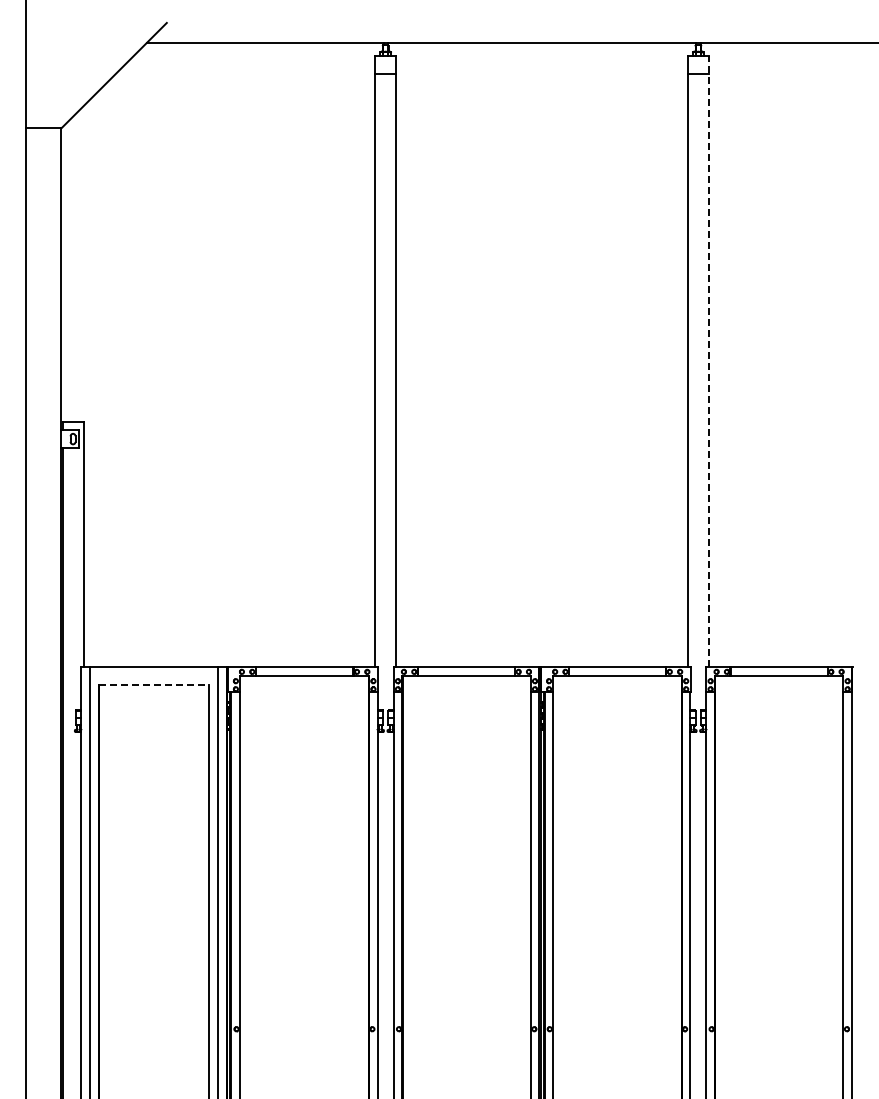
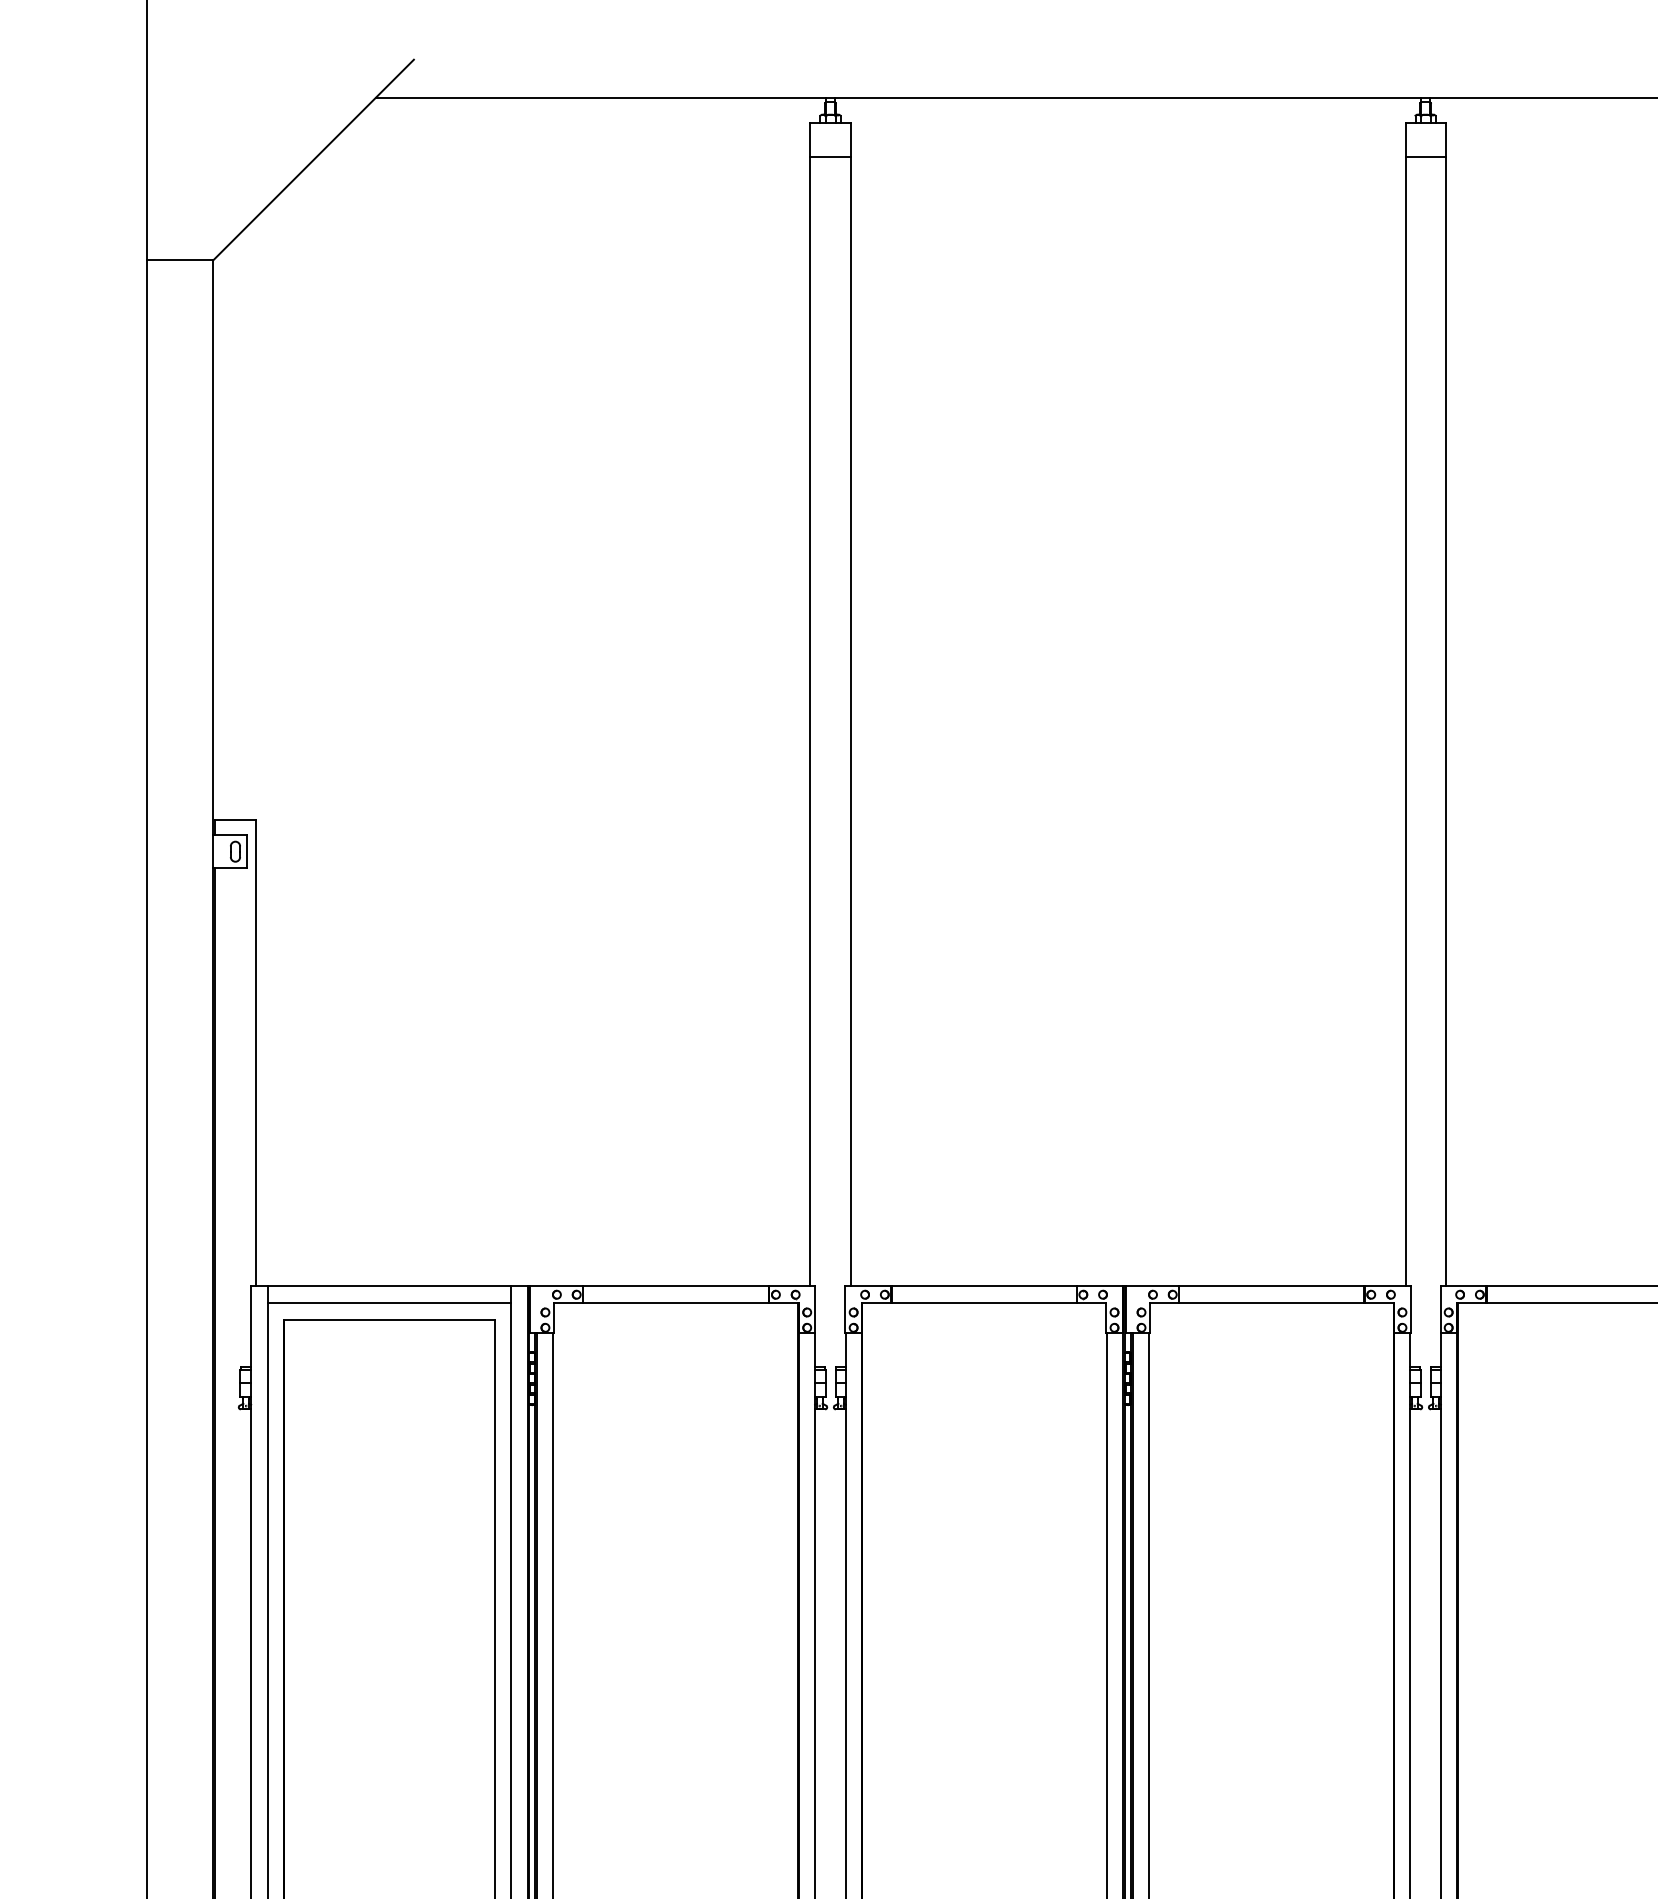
line: (708, 361) -> (1444, 704), dashed -> solid
line: (153, 676) -> (388, 1303), added
line: (154, 685) -> (390, 1320), dashed -> solid

